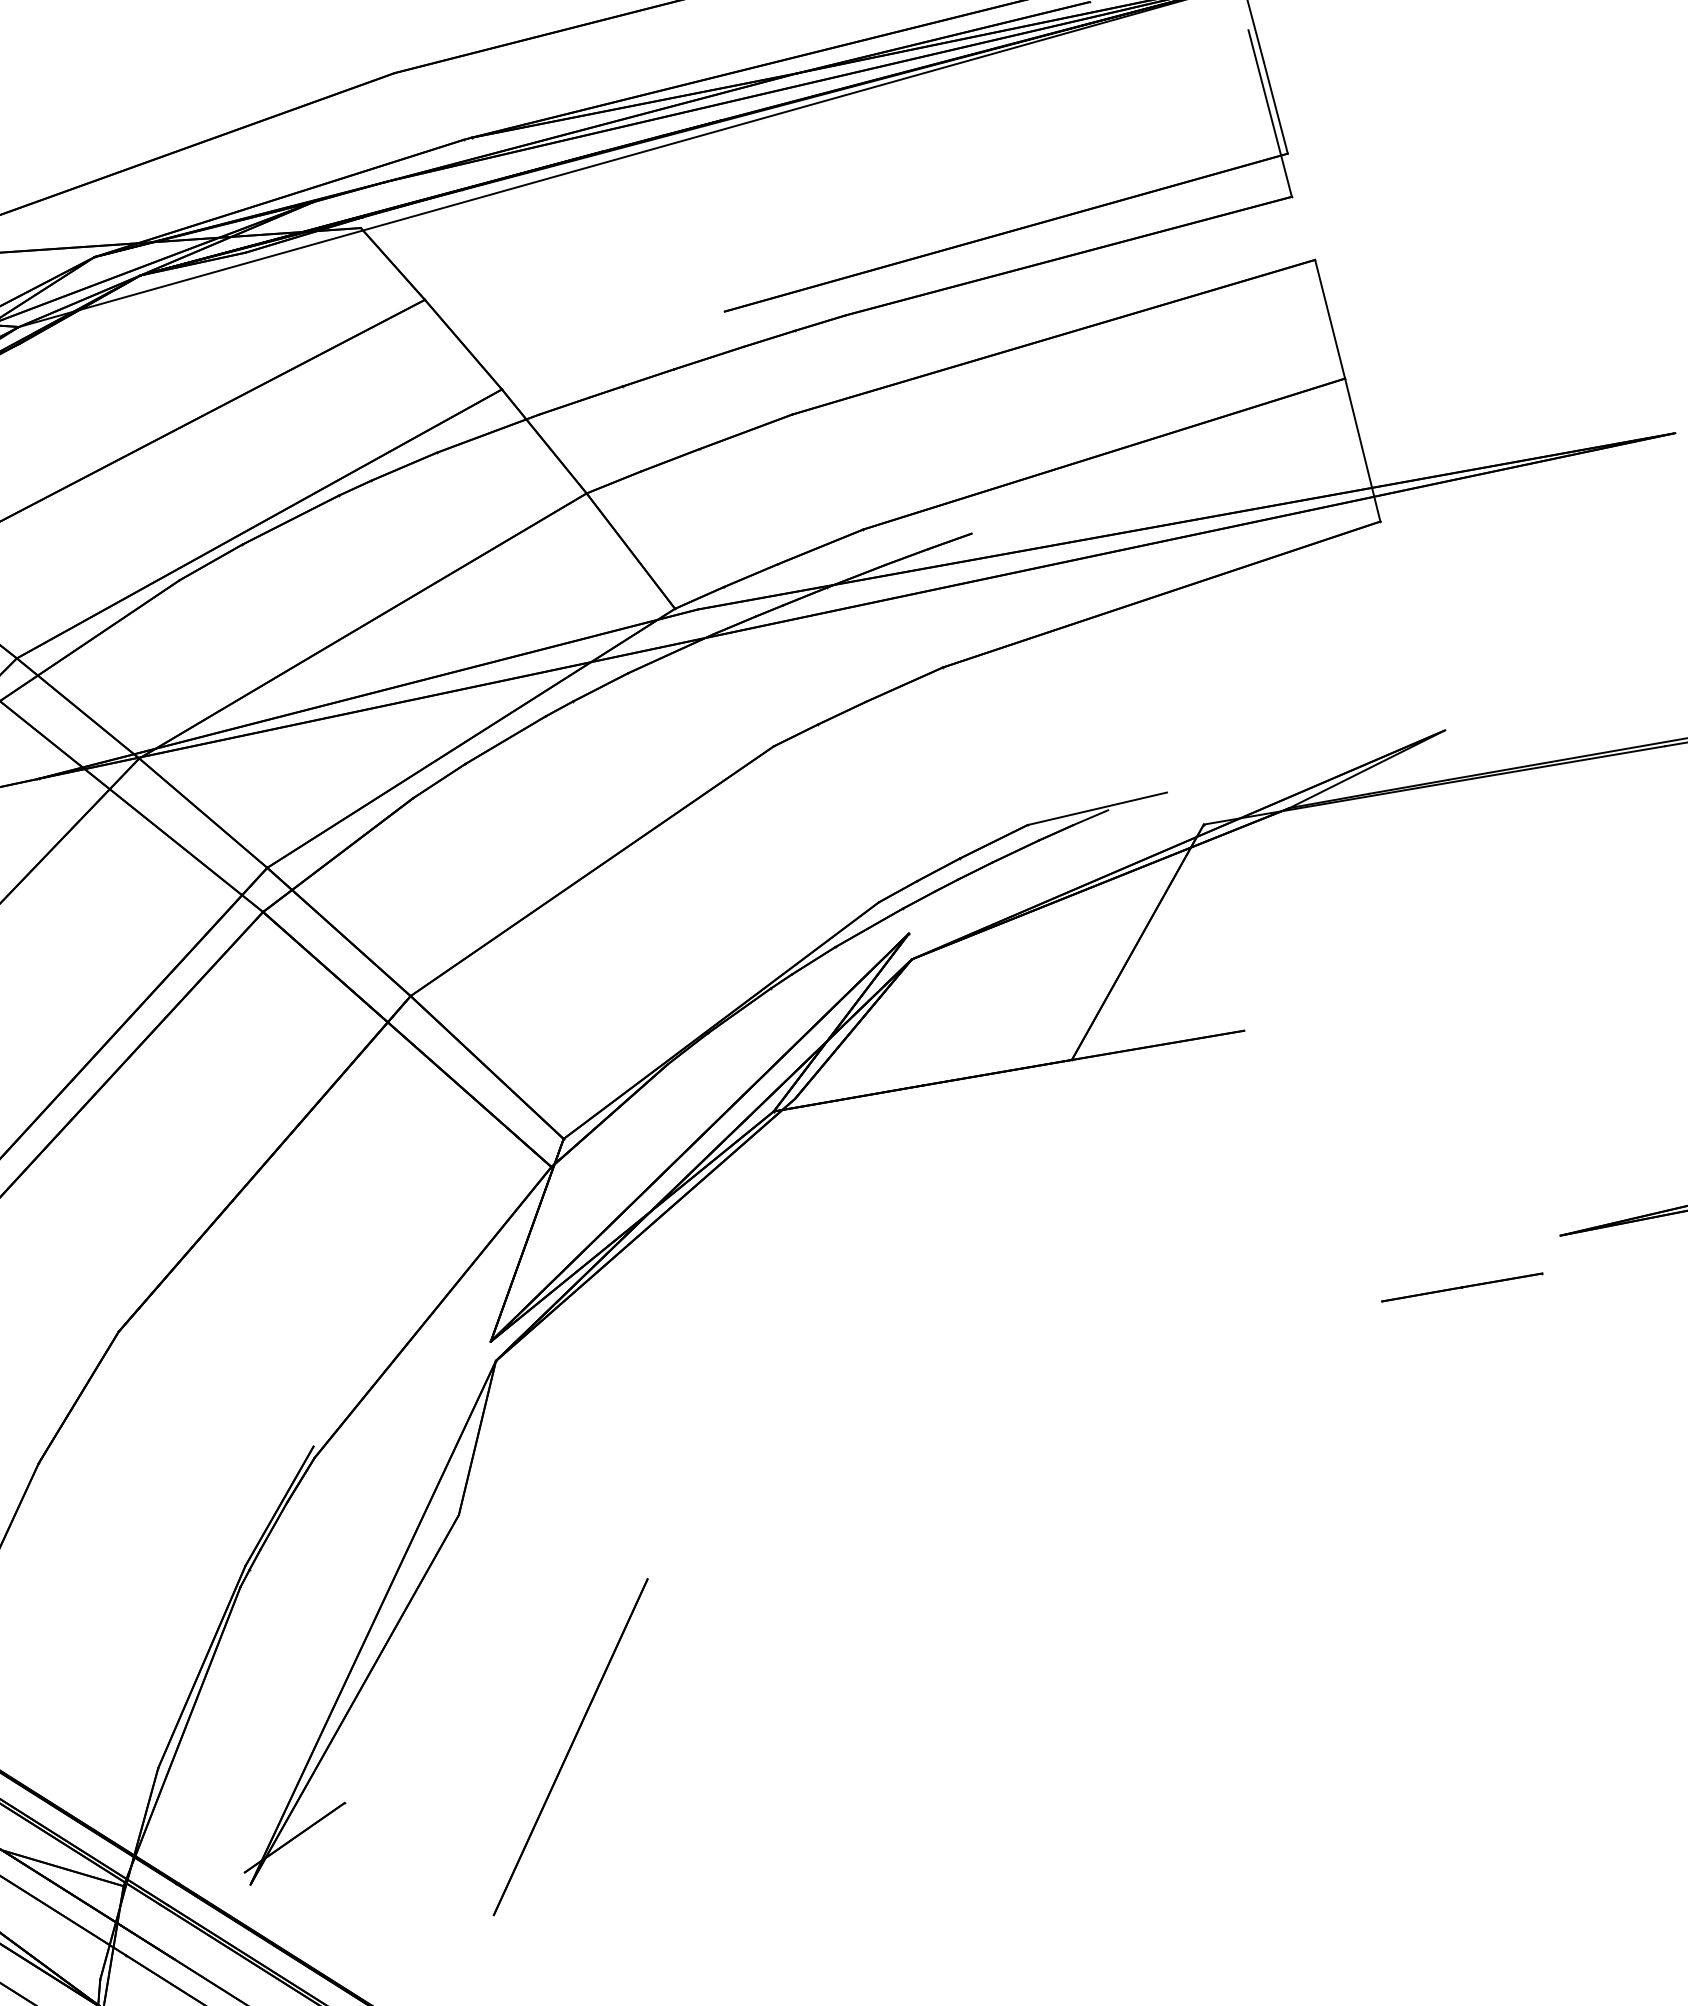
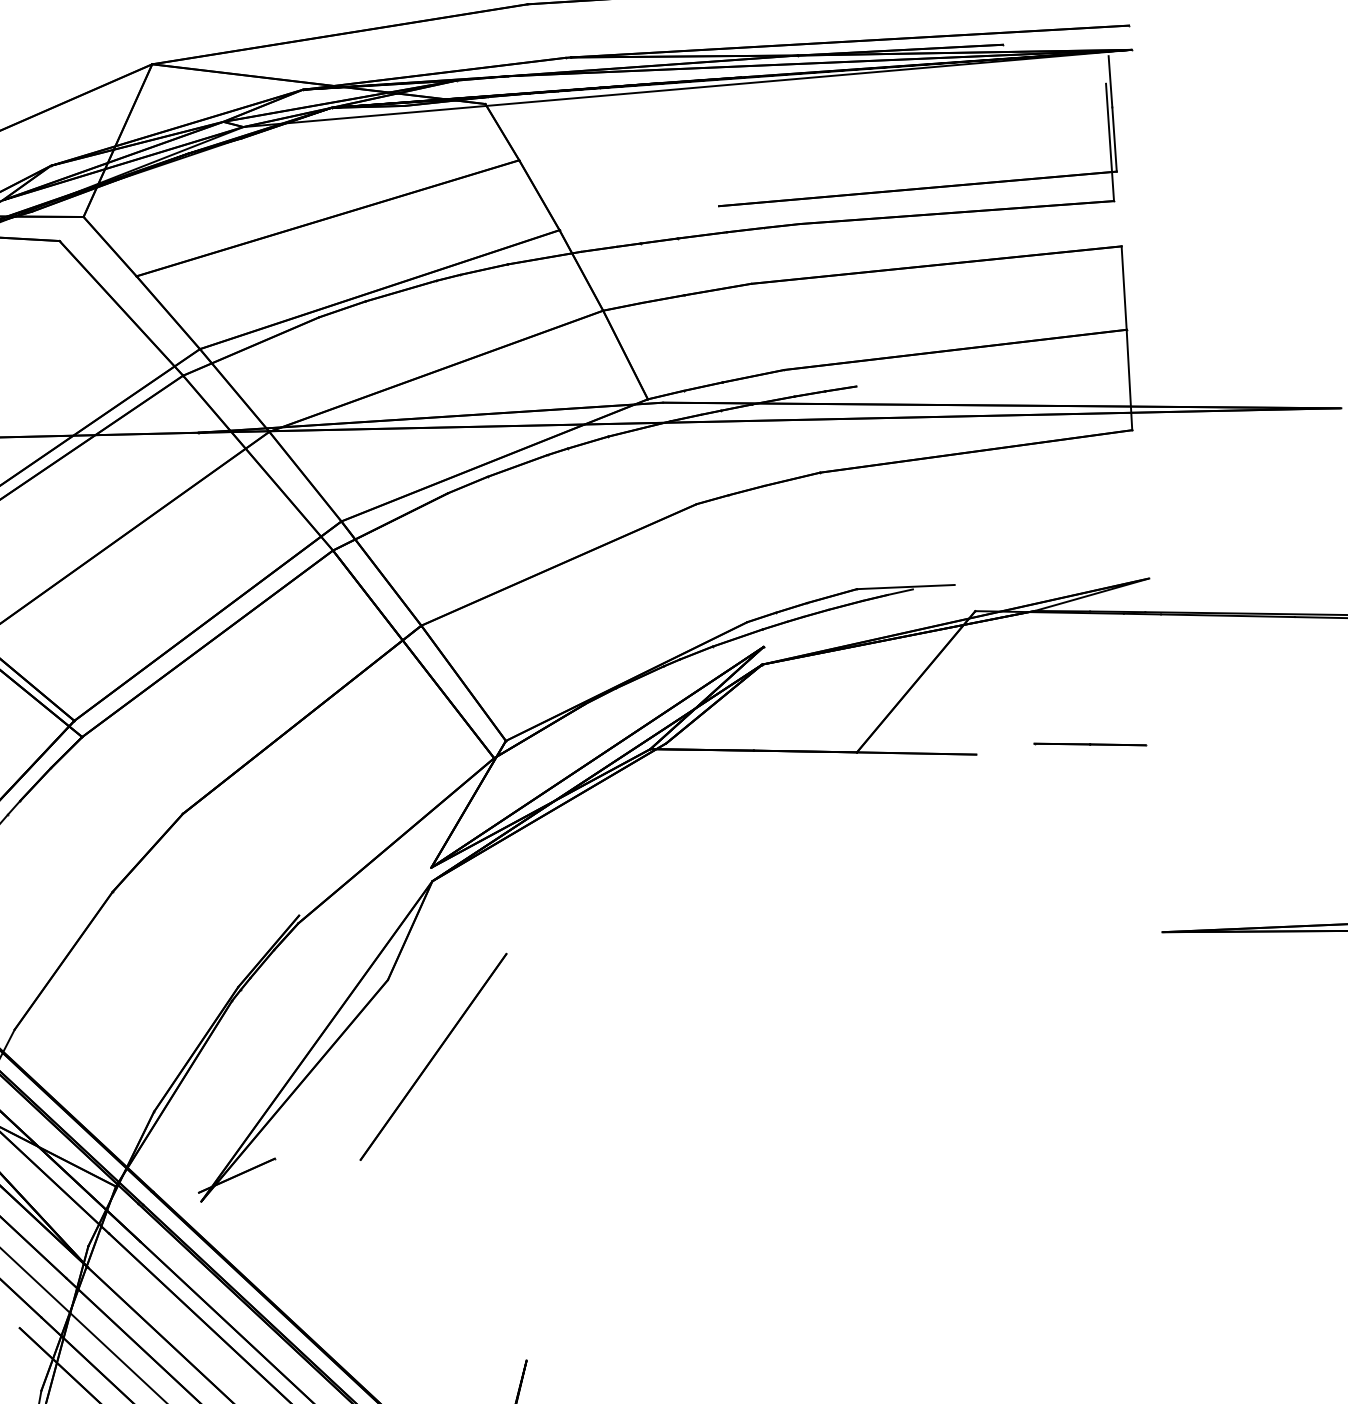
line: (1462, 1287) -> (1090, 744), moved
line: (570, 1746) -> (433, 1056), moved

